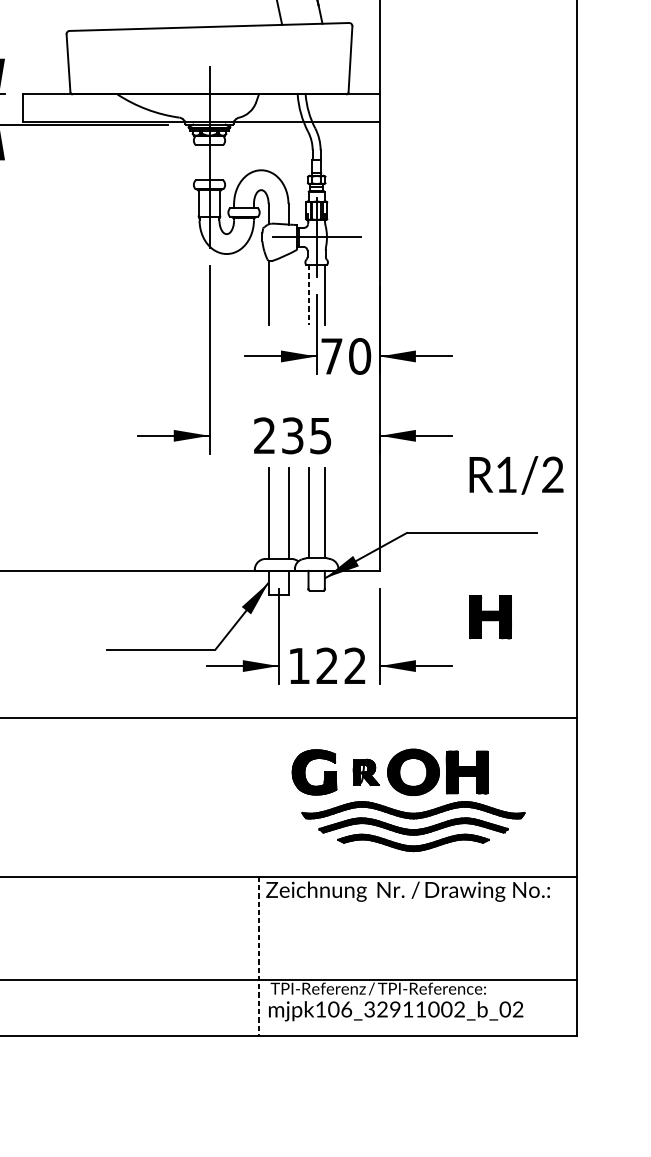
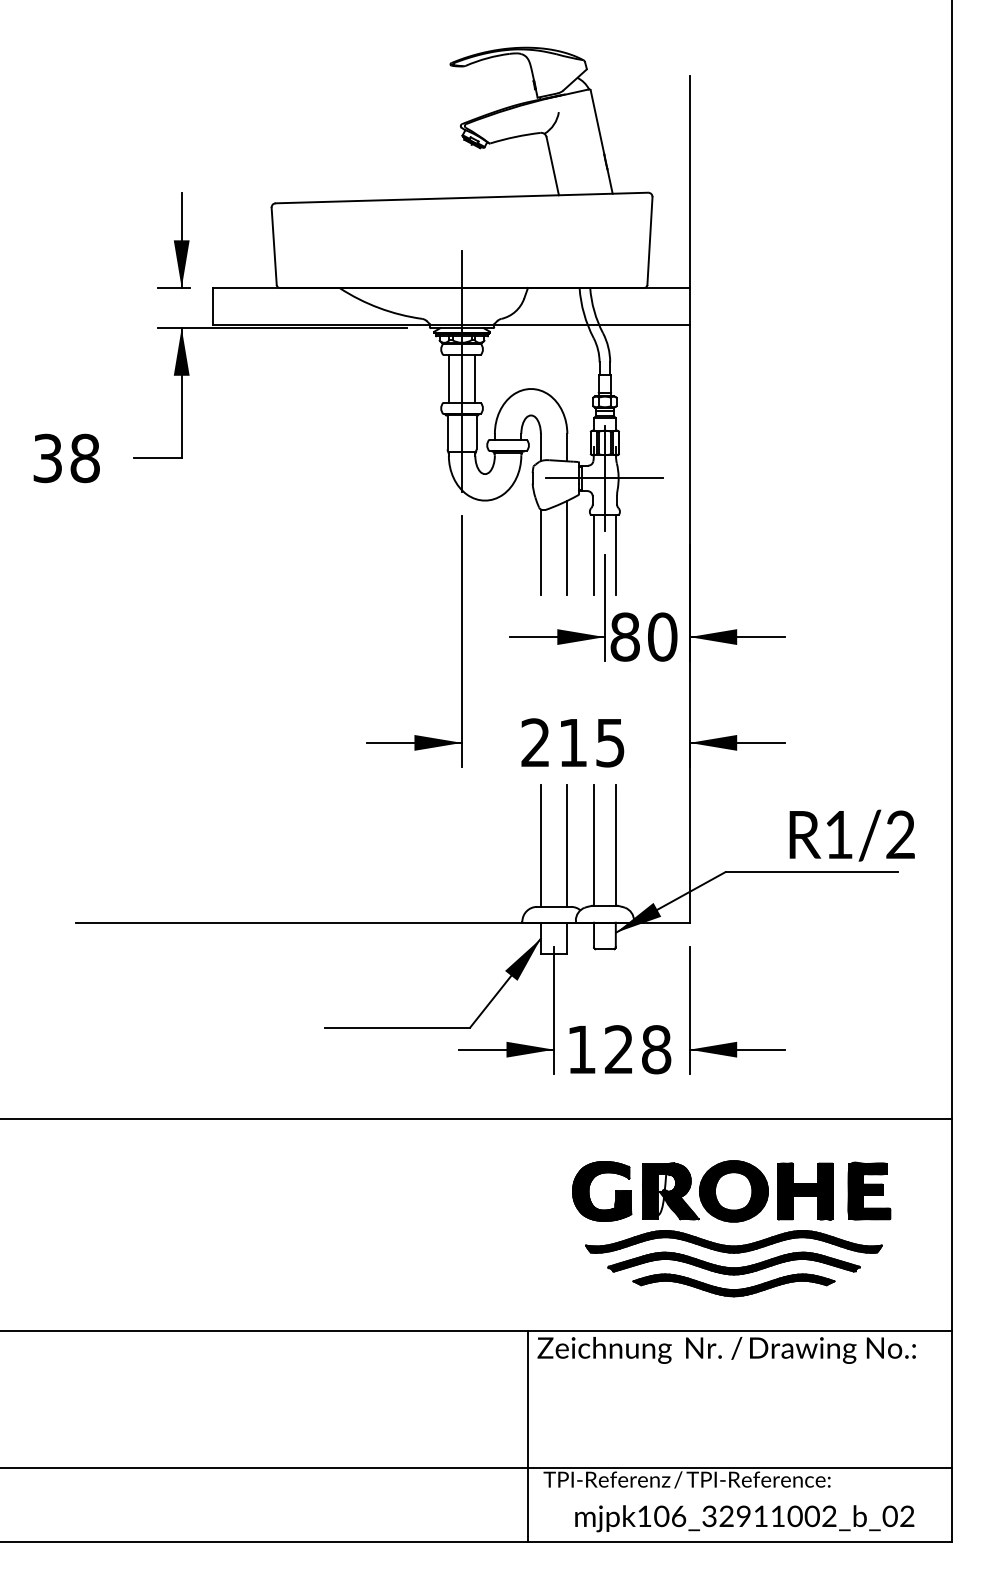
line: (199, 162) -> (448, 378), added
line: (219, 162) -> (475, 378), added
line: (288, 289) -> (567, 547), added
line: (308, 295) -> (594, 555), dashed -> solid
text: (331, 356) -> (624, 636), 70 -> 80
text: (293, 435) -> (573, 742), 235 -> 215
text: (515, 475) -> (851, 835), moved
part: (490, 617) -> (836, 984), removed
text: (355, 665) -> (656, 1049), 122 -> 128
part: (515, 771) -> (869, 1190), added
part: (365, 772) -> (670, 1191), size x1.67
line: (259, 956) -> (528, 1436), dashed -> solid
text: (395, 1011) -> (744, 1518), moved

